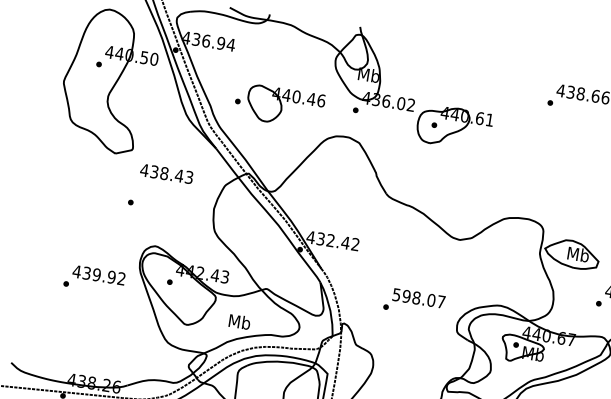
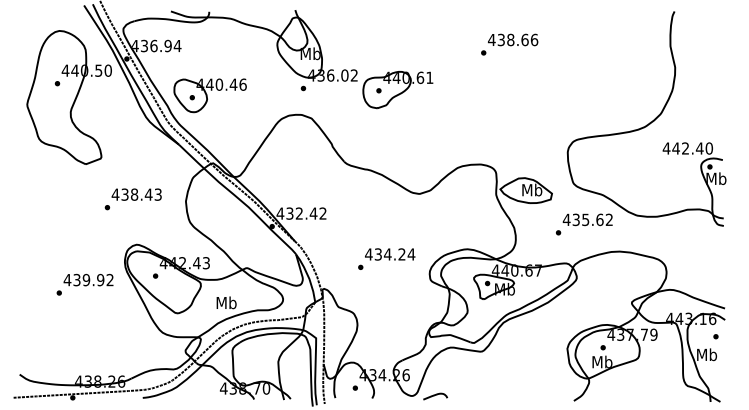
part: (284, 106) -> (209, 95), moved
text: (166, 173) -> (136, 194), moved
text: (419, 298) -> (390, 254), 598.07 -> 434.24

